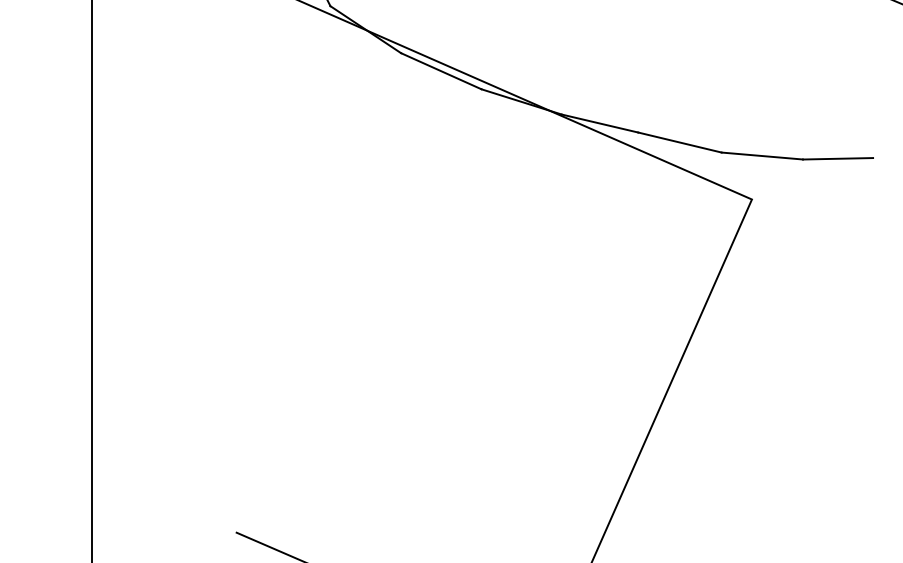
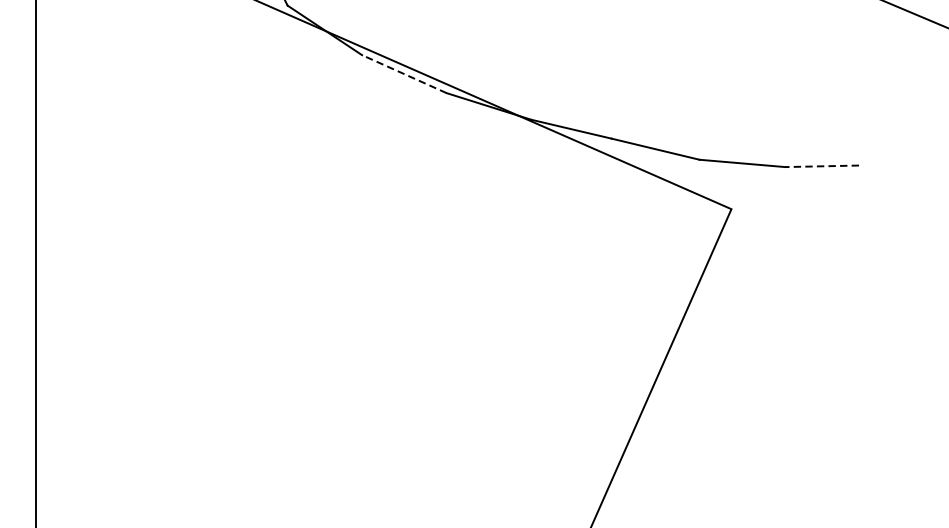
line: (440, 71) -> (403, 74), solid -> dashed
line: (837, 158) -> (821, 166), solid -> dashed

